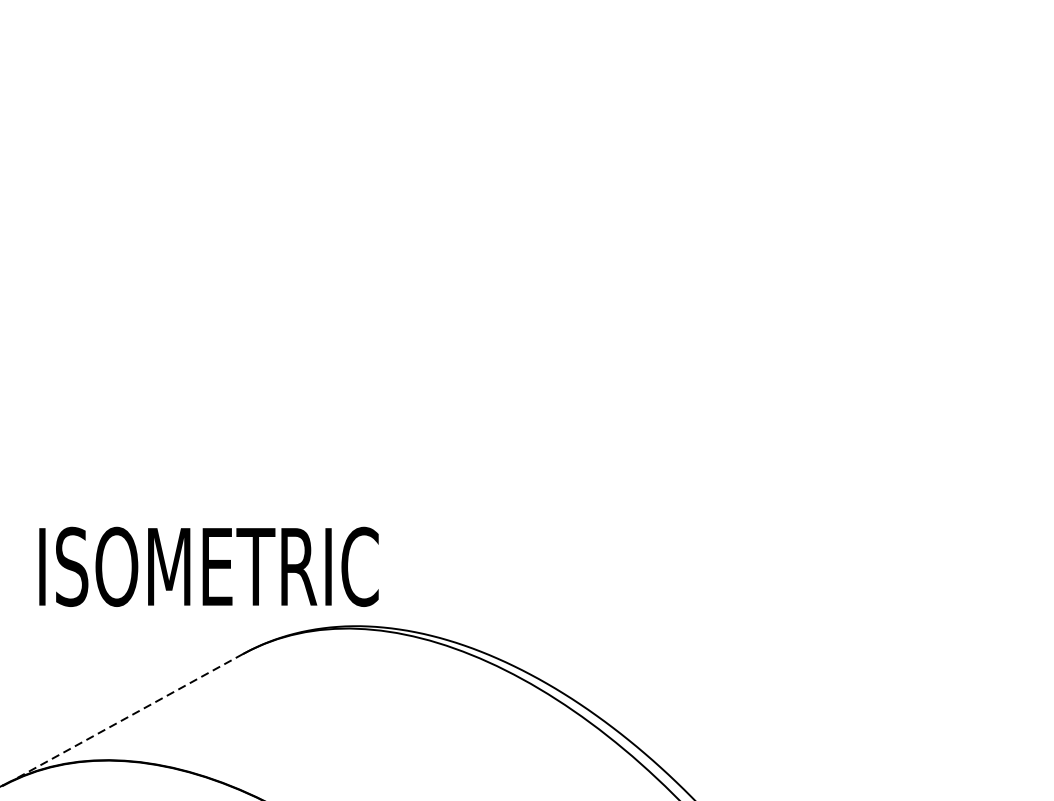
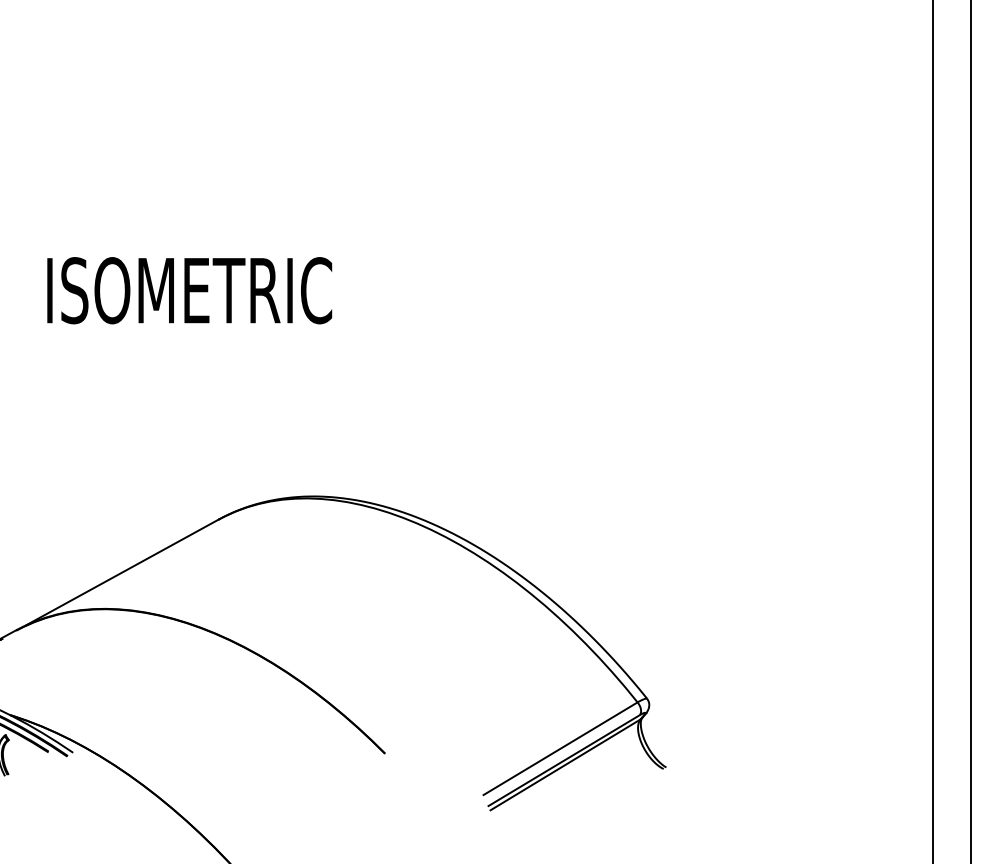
text: (208, 566) -> (189, 290), moved
line: (128, 716) -> (122, 572), dashed -> solid

